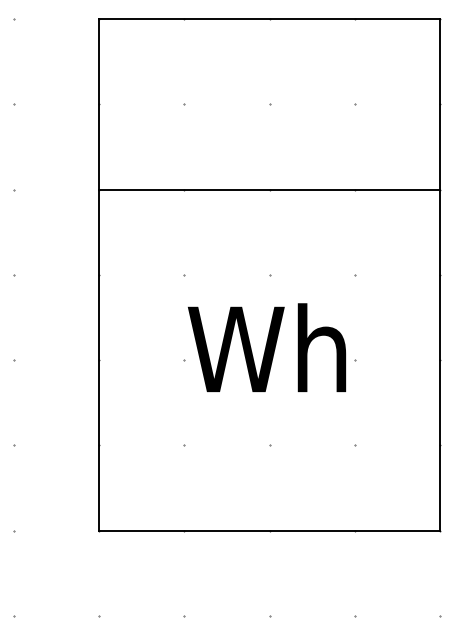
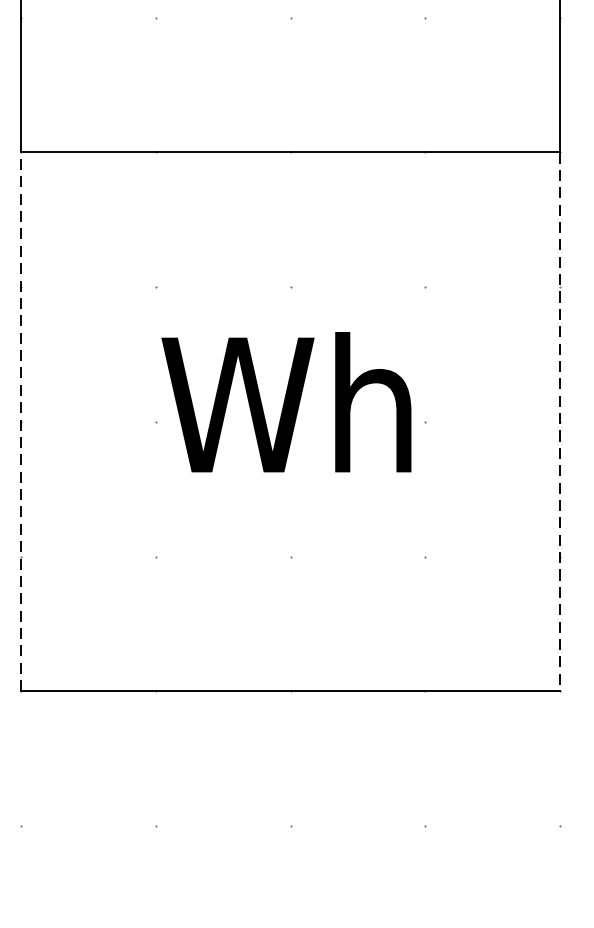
line: (99, 360) -> (21, 422), solid -> dashed
line: (440, 360) -> (560, 422), solid -> dashed

